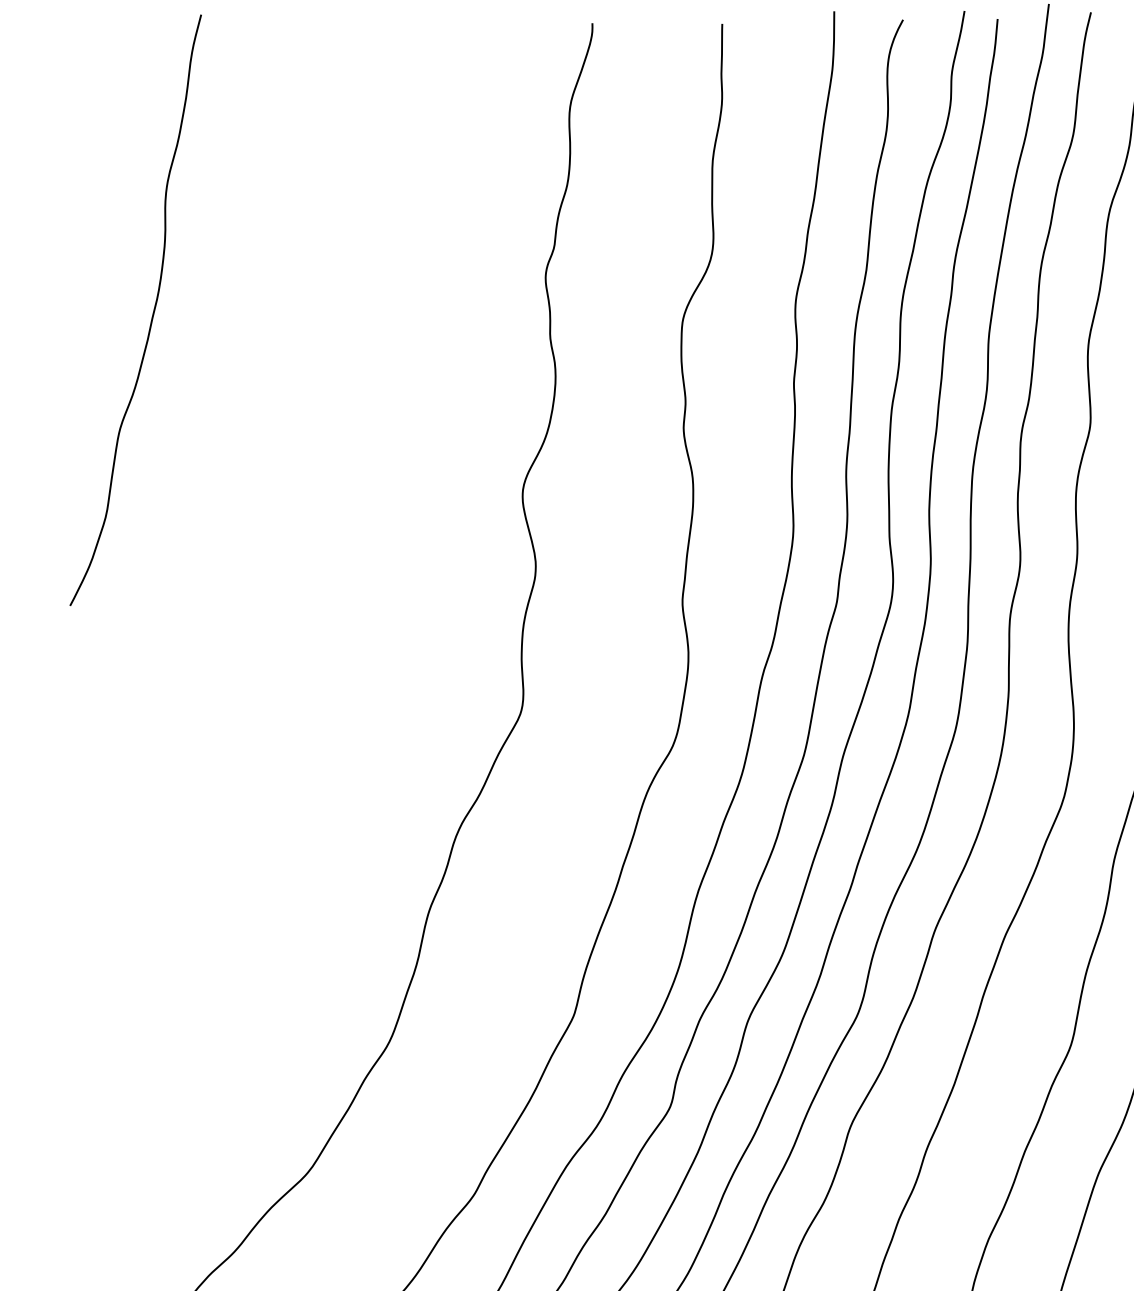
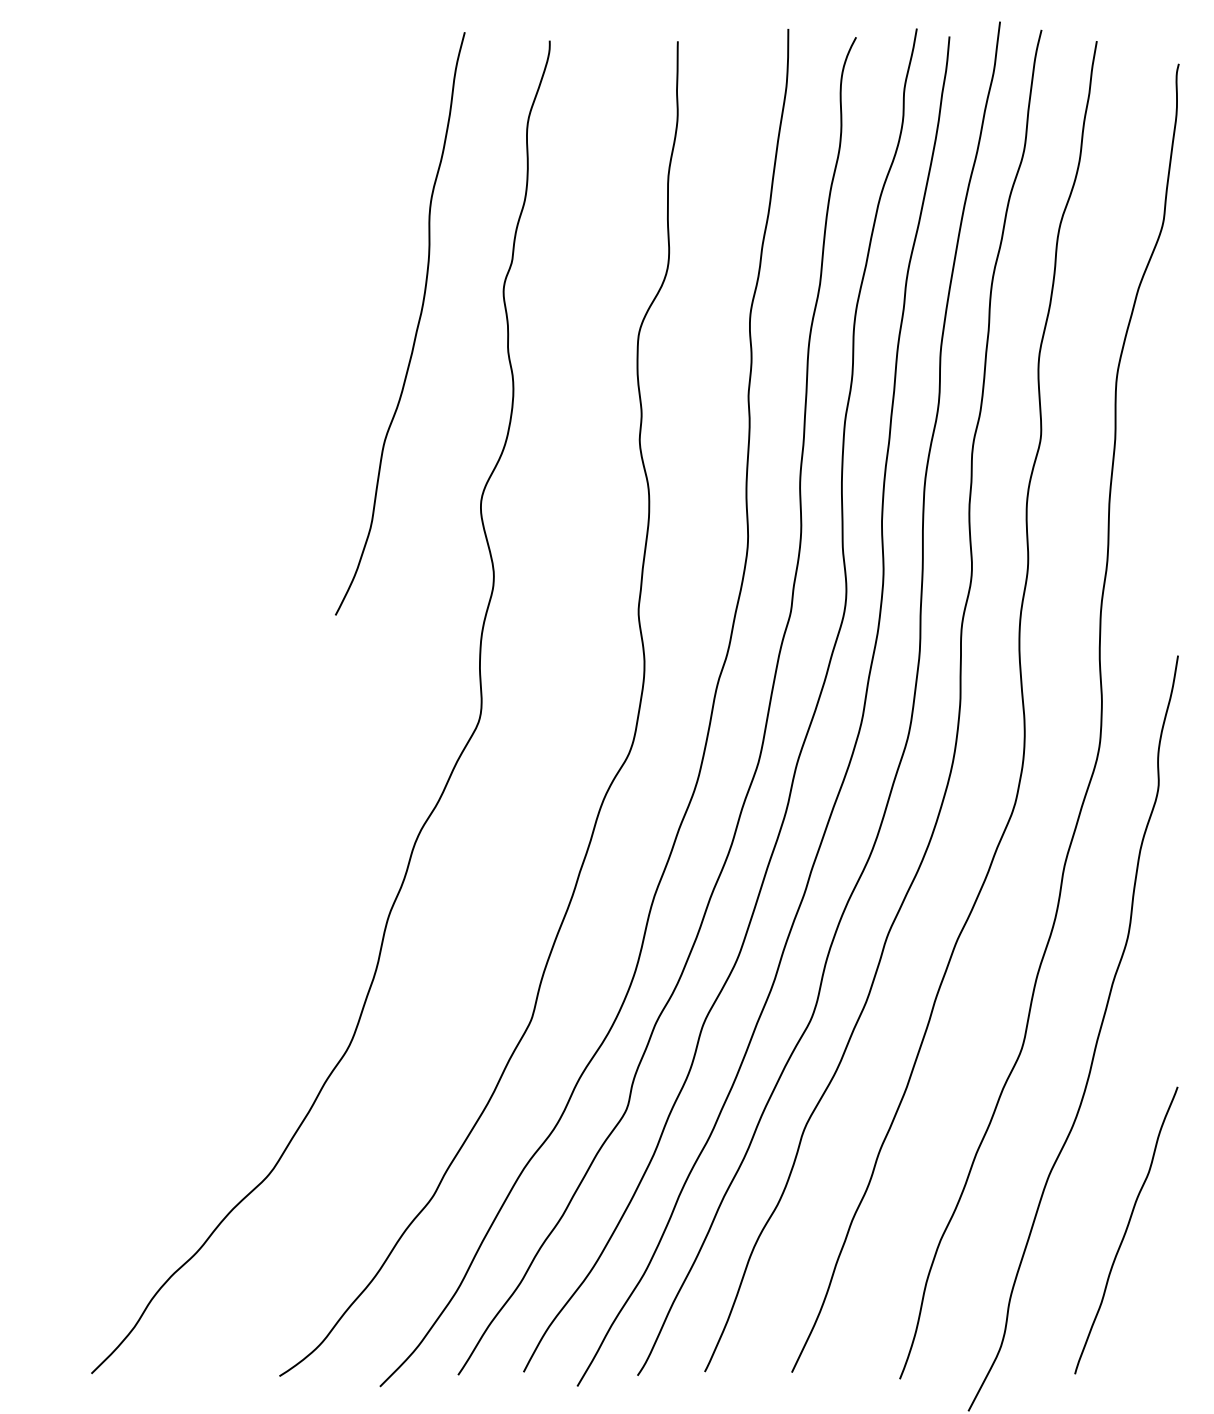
curve: (152, 314) -> (416, 327), moved

